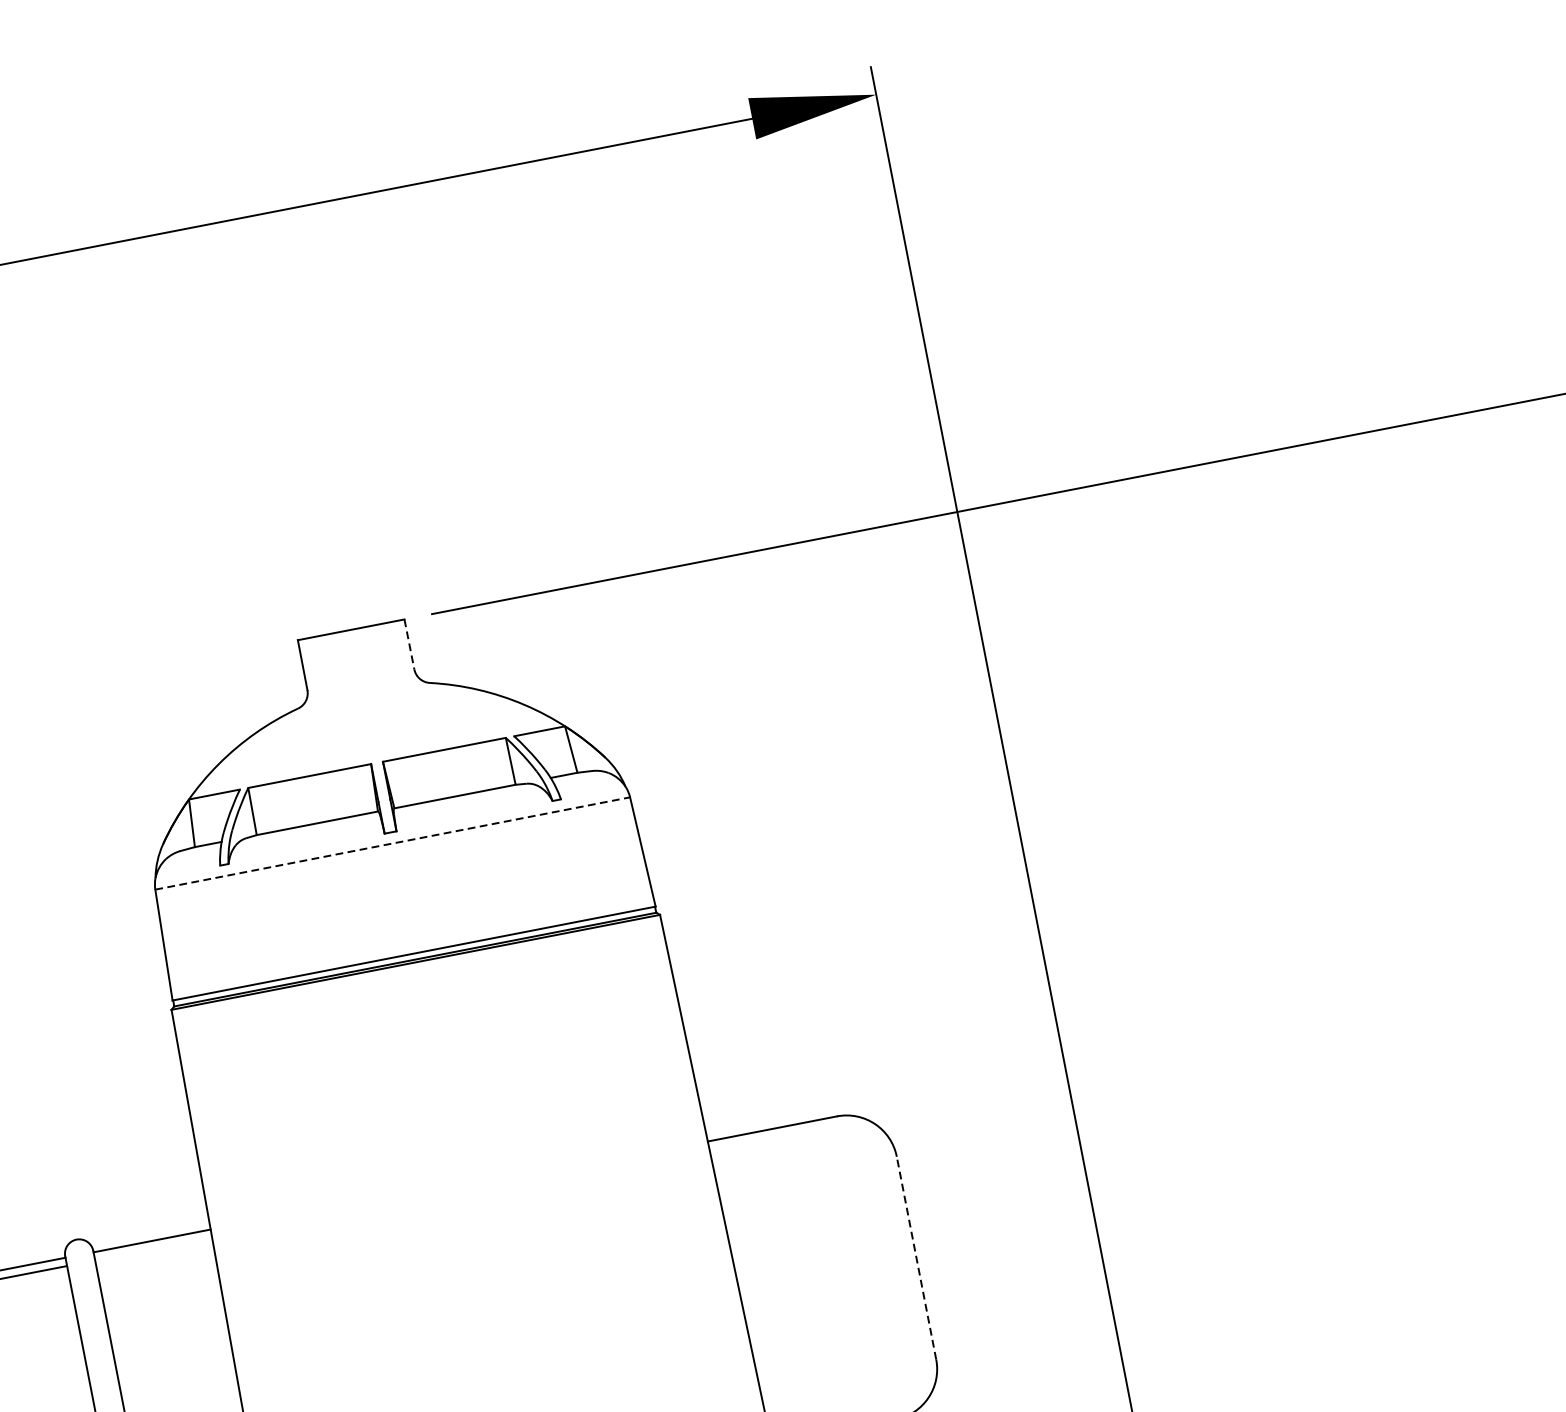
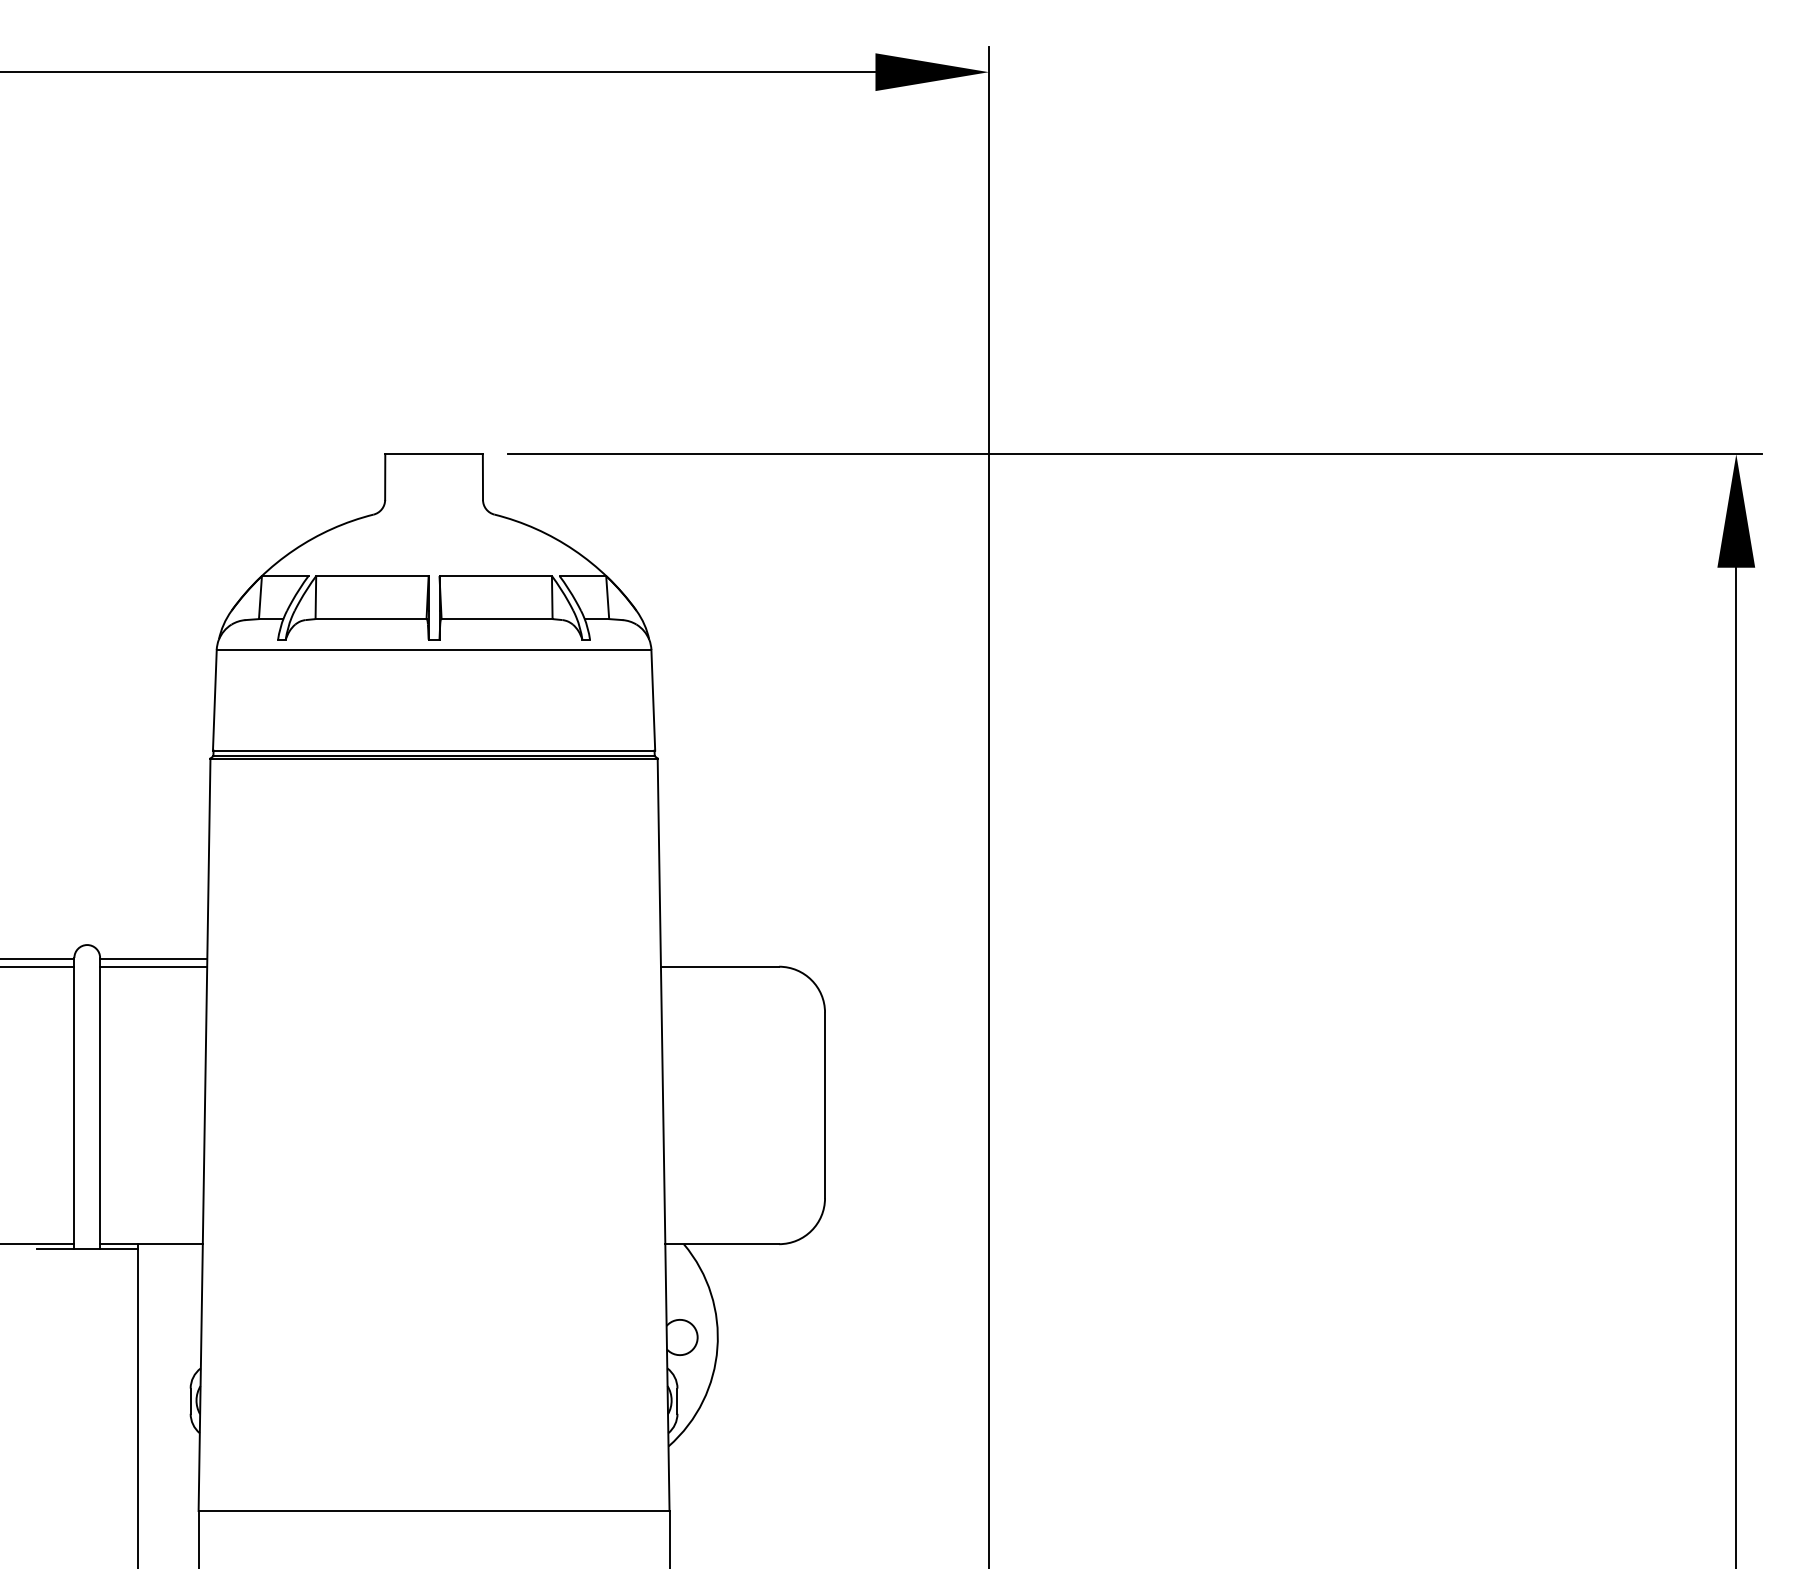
line: (409, 644) -> (482, 477), dashed -> solid
line: (393, 843) -> (434, 649), dashed -> solid
line: (153, 1249) -> (153, 966), added
line: (917, 1258) -> (825, 1105), dashed -> solid

